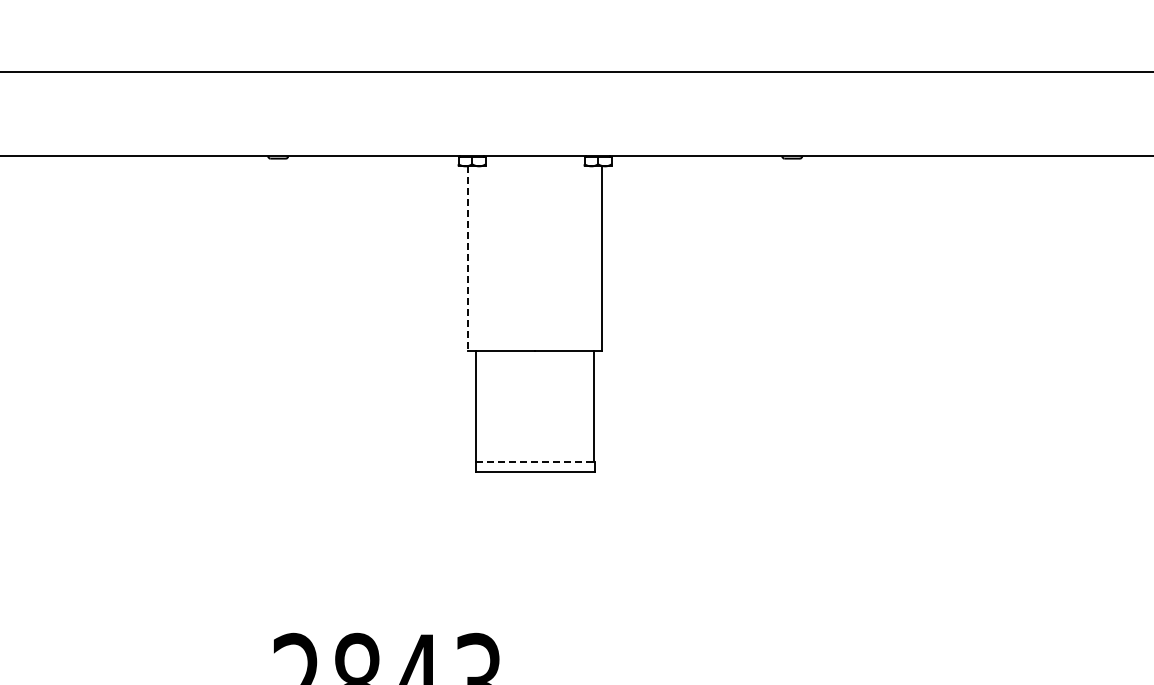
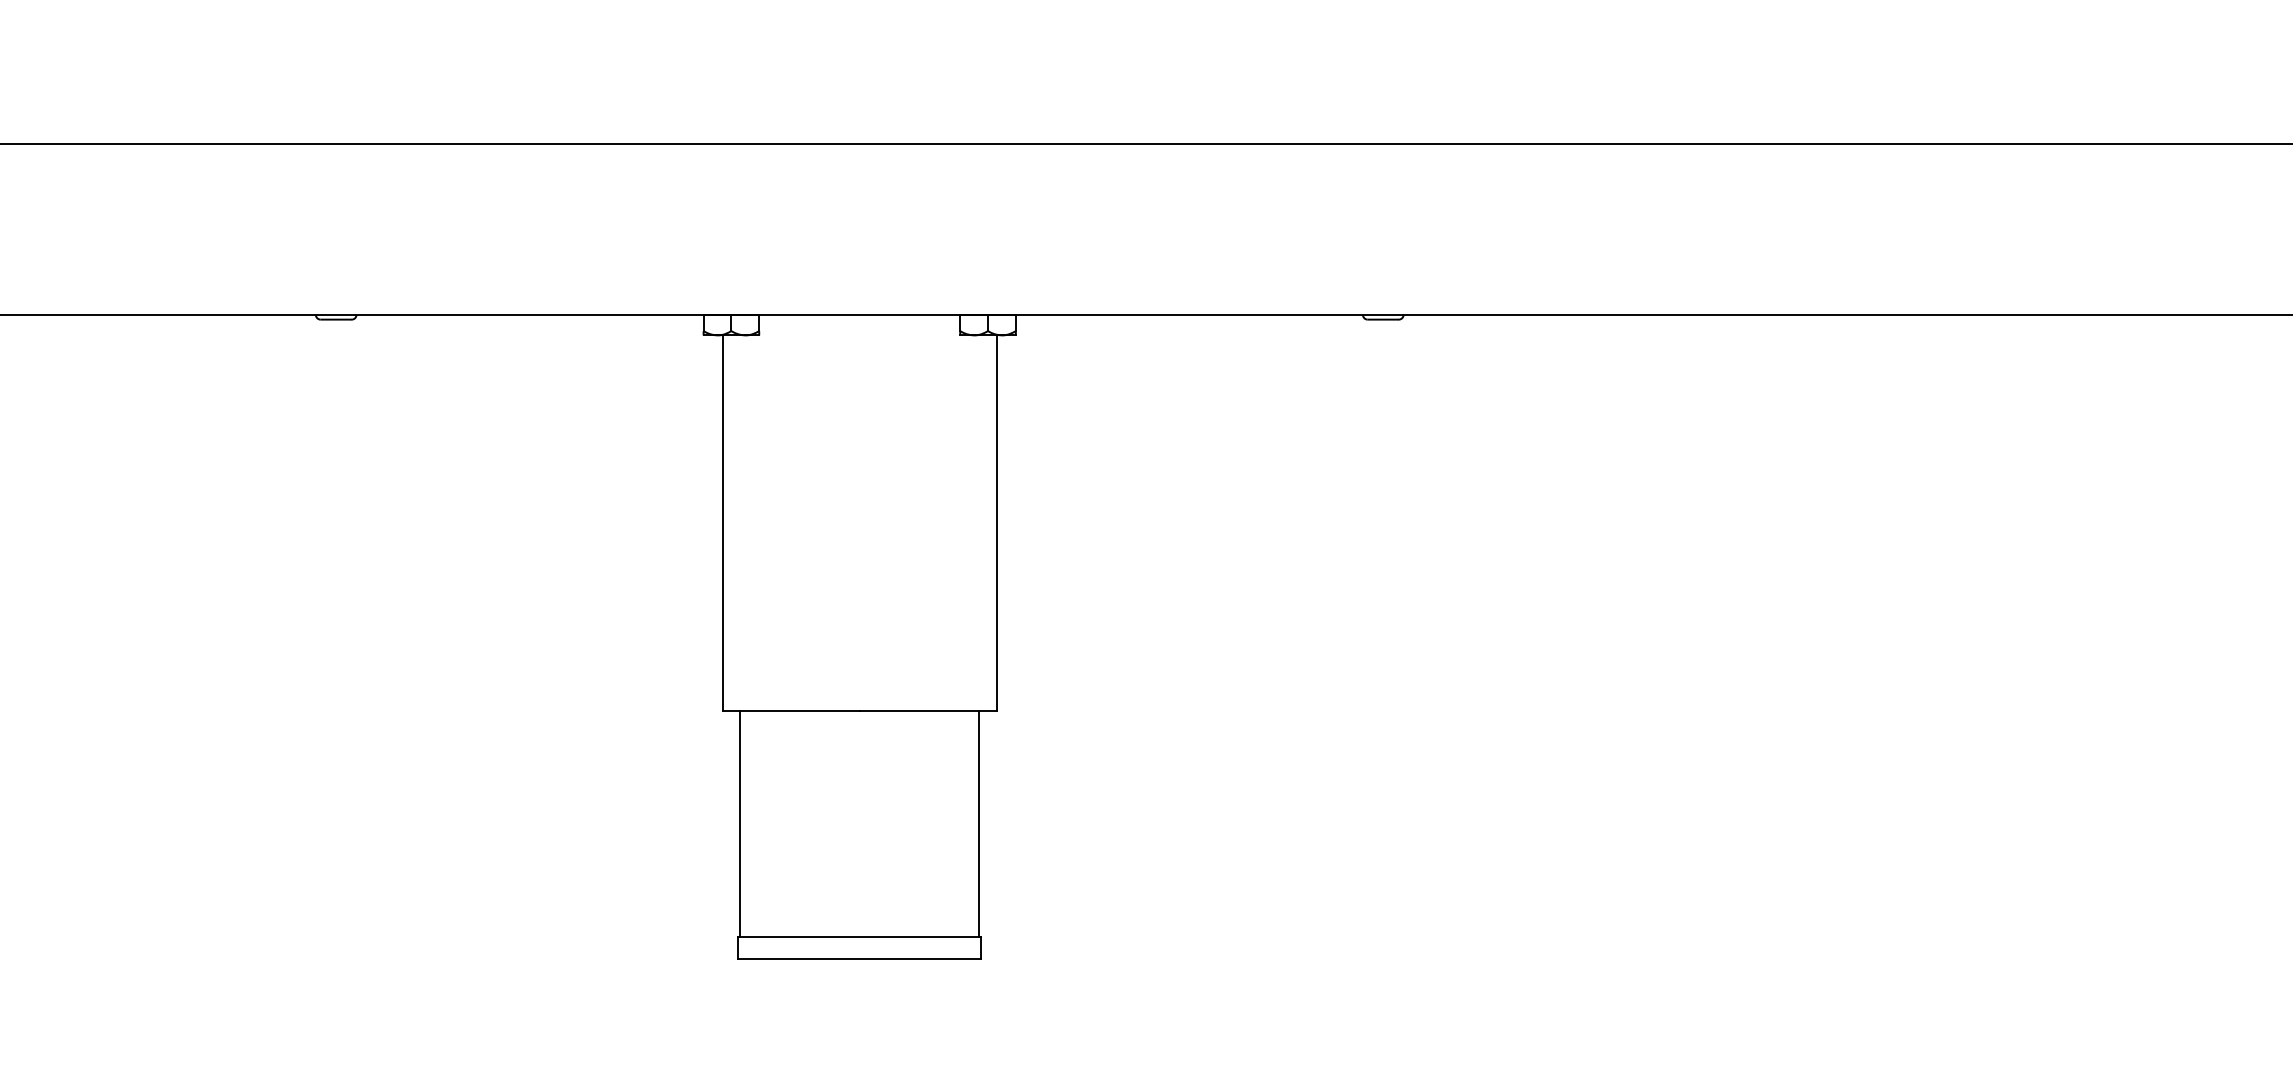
line: (468, 258) -> (723, 523), dashed -> solid
line: (535, 461) -> (860, 936), dashed -> solid

